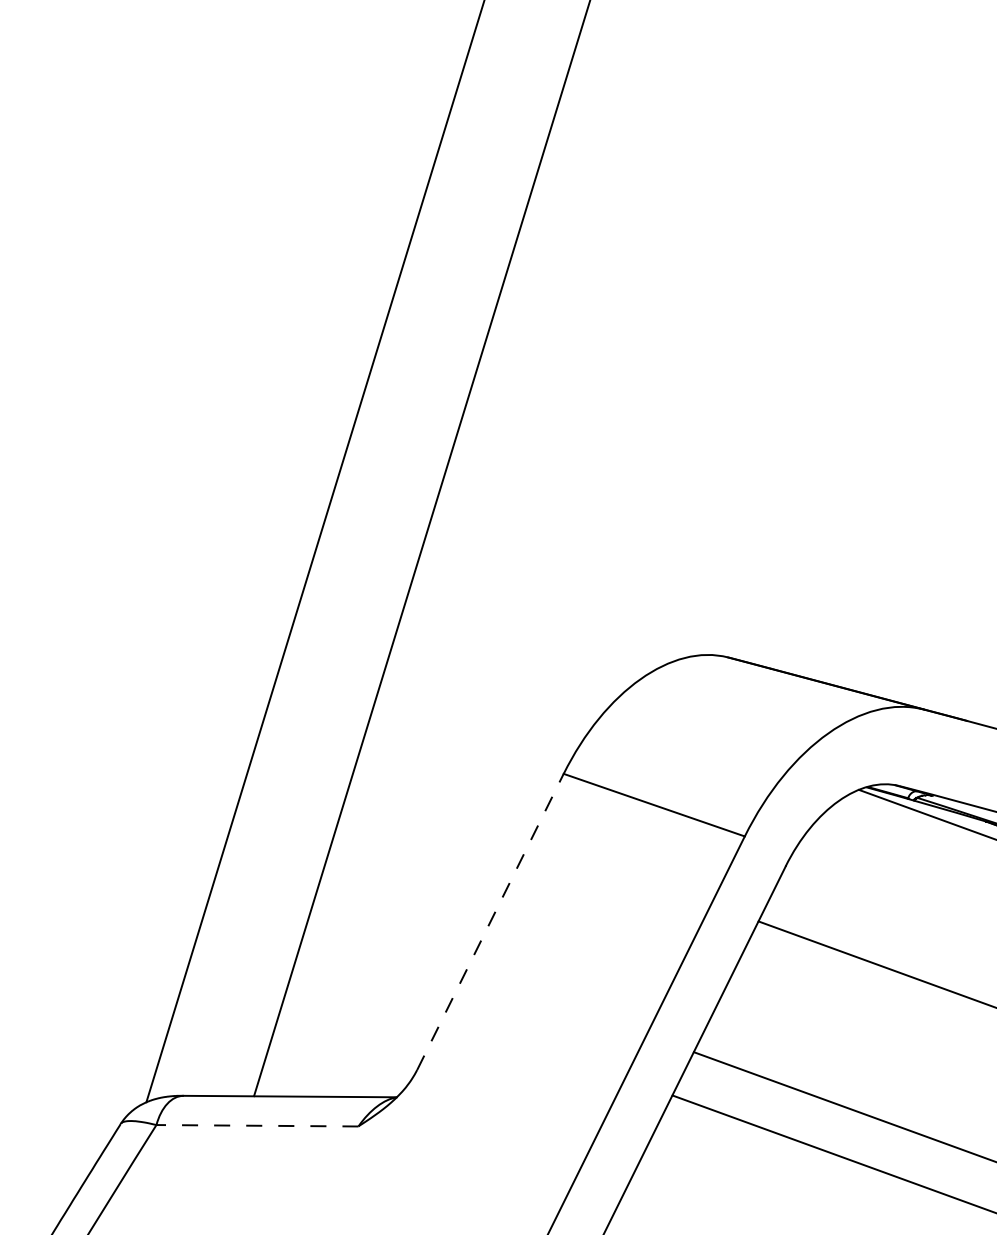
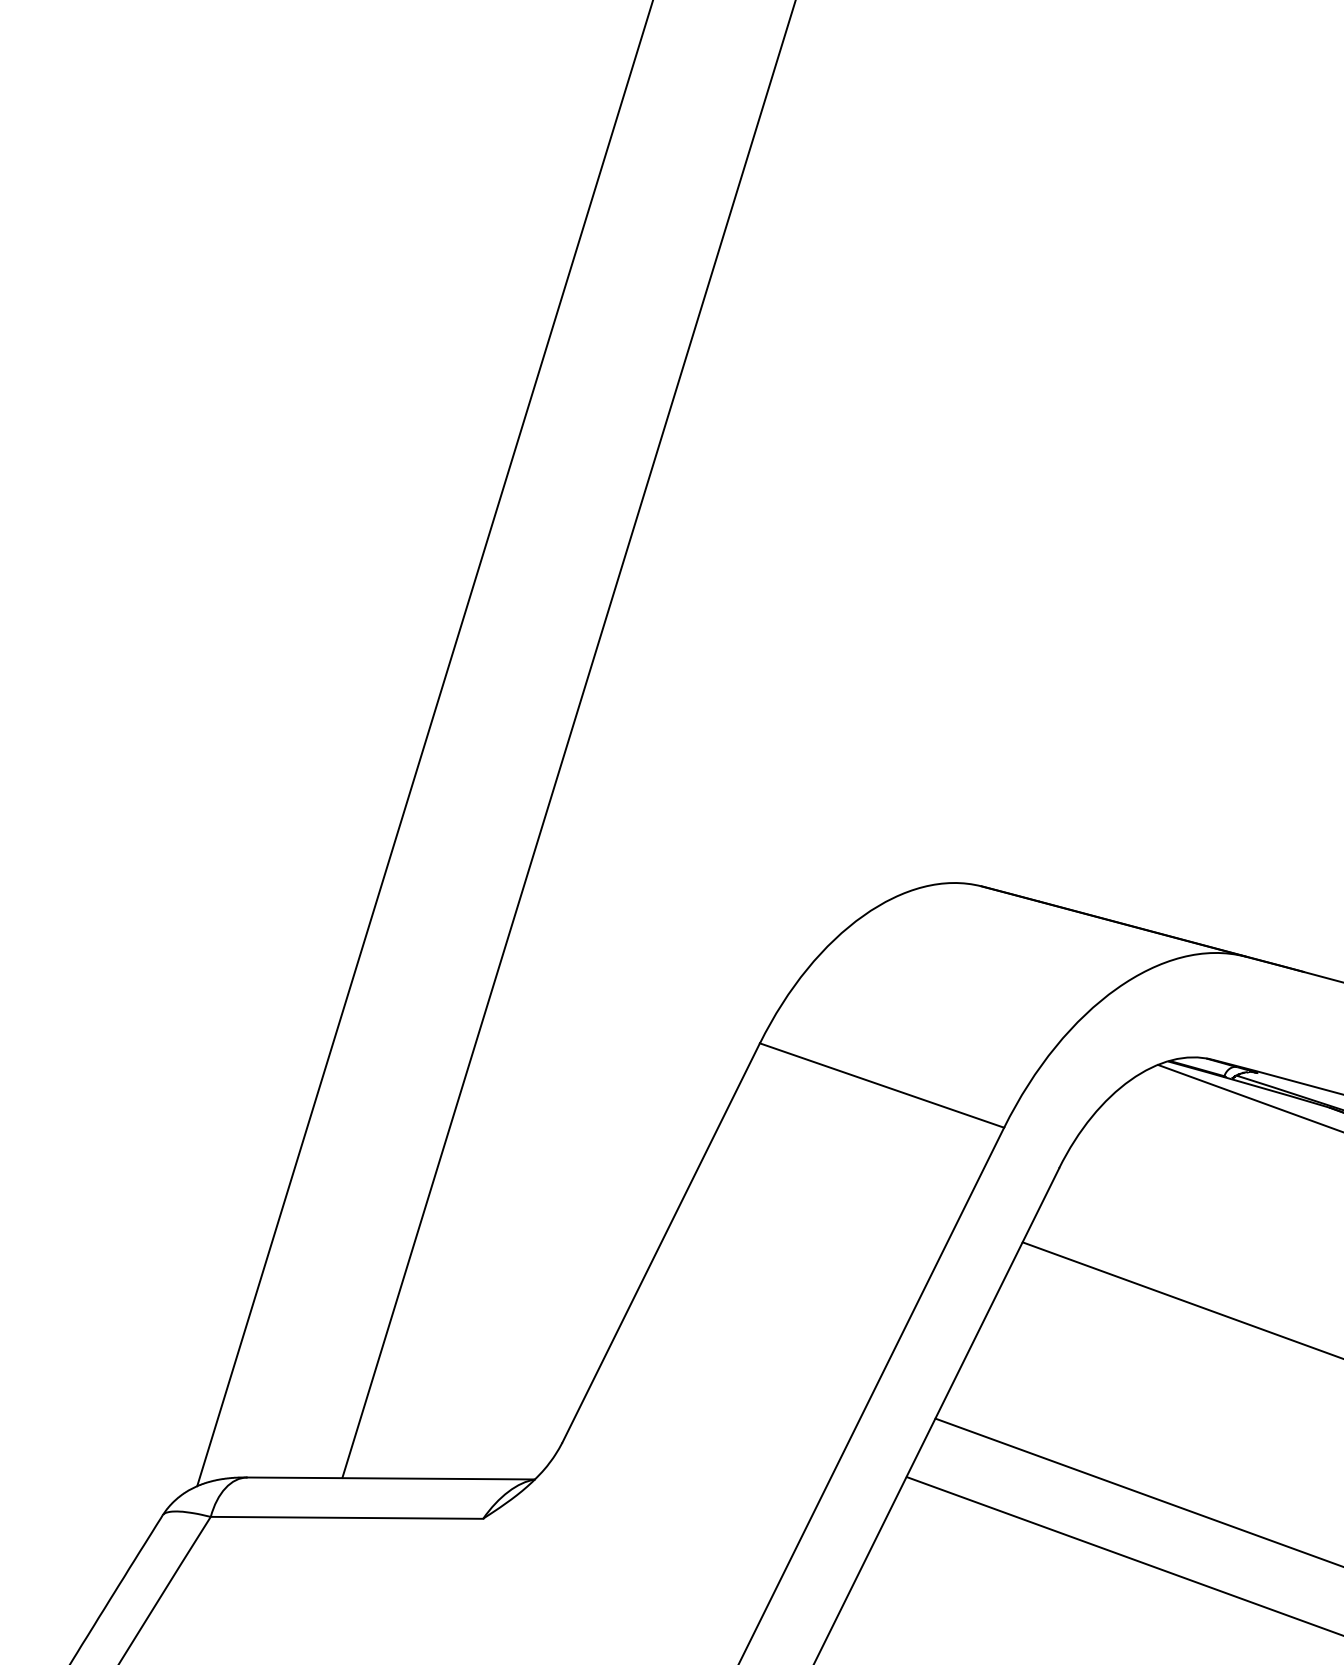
line: (490, 922) -> (661, 1243), dashed -> solid
line: (257, 1125) -> (346, 1517), dashed -> solid

